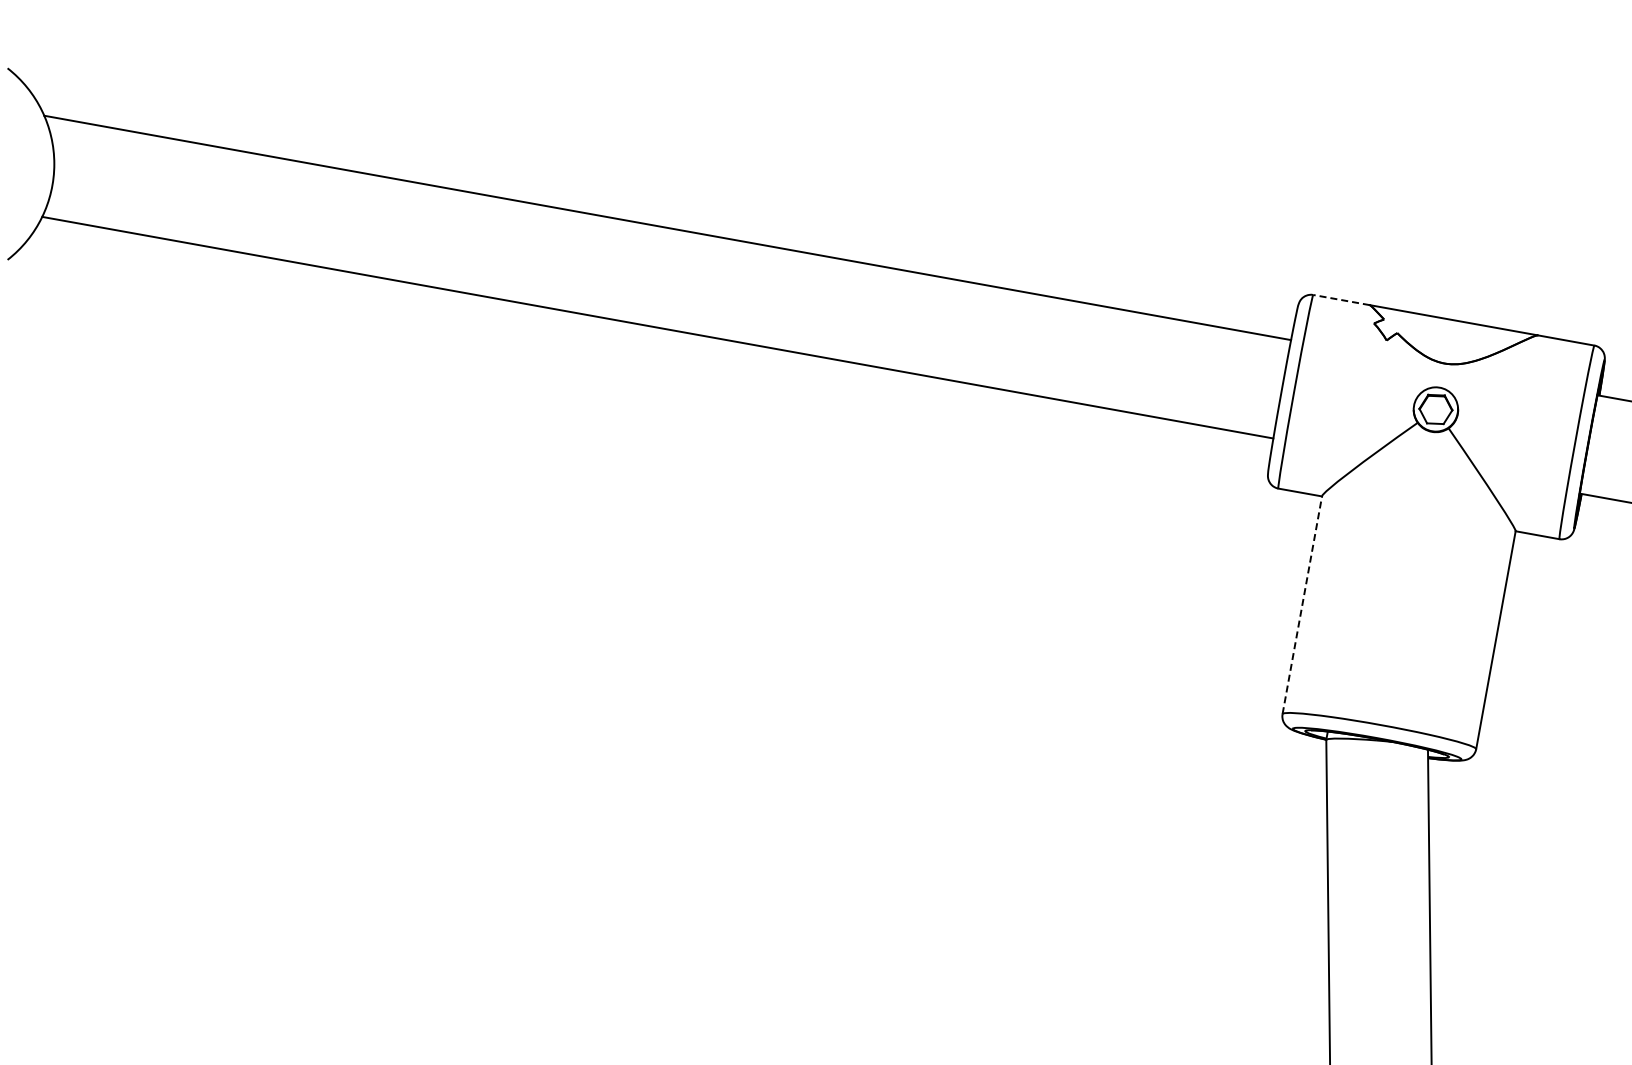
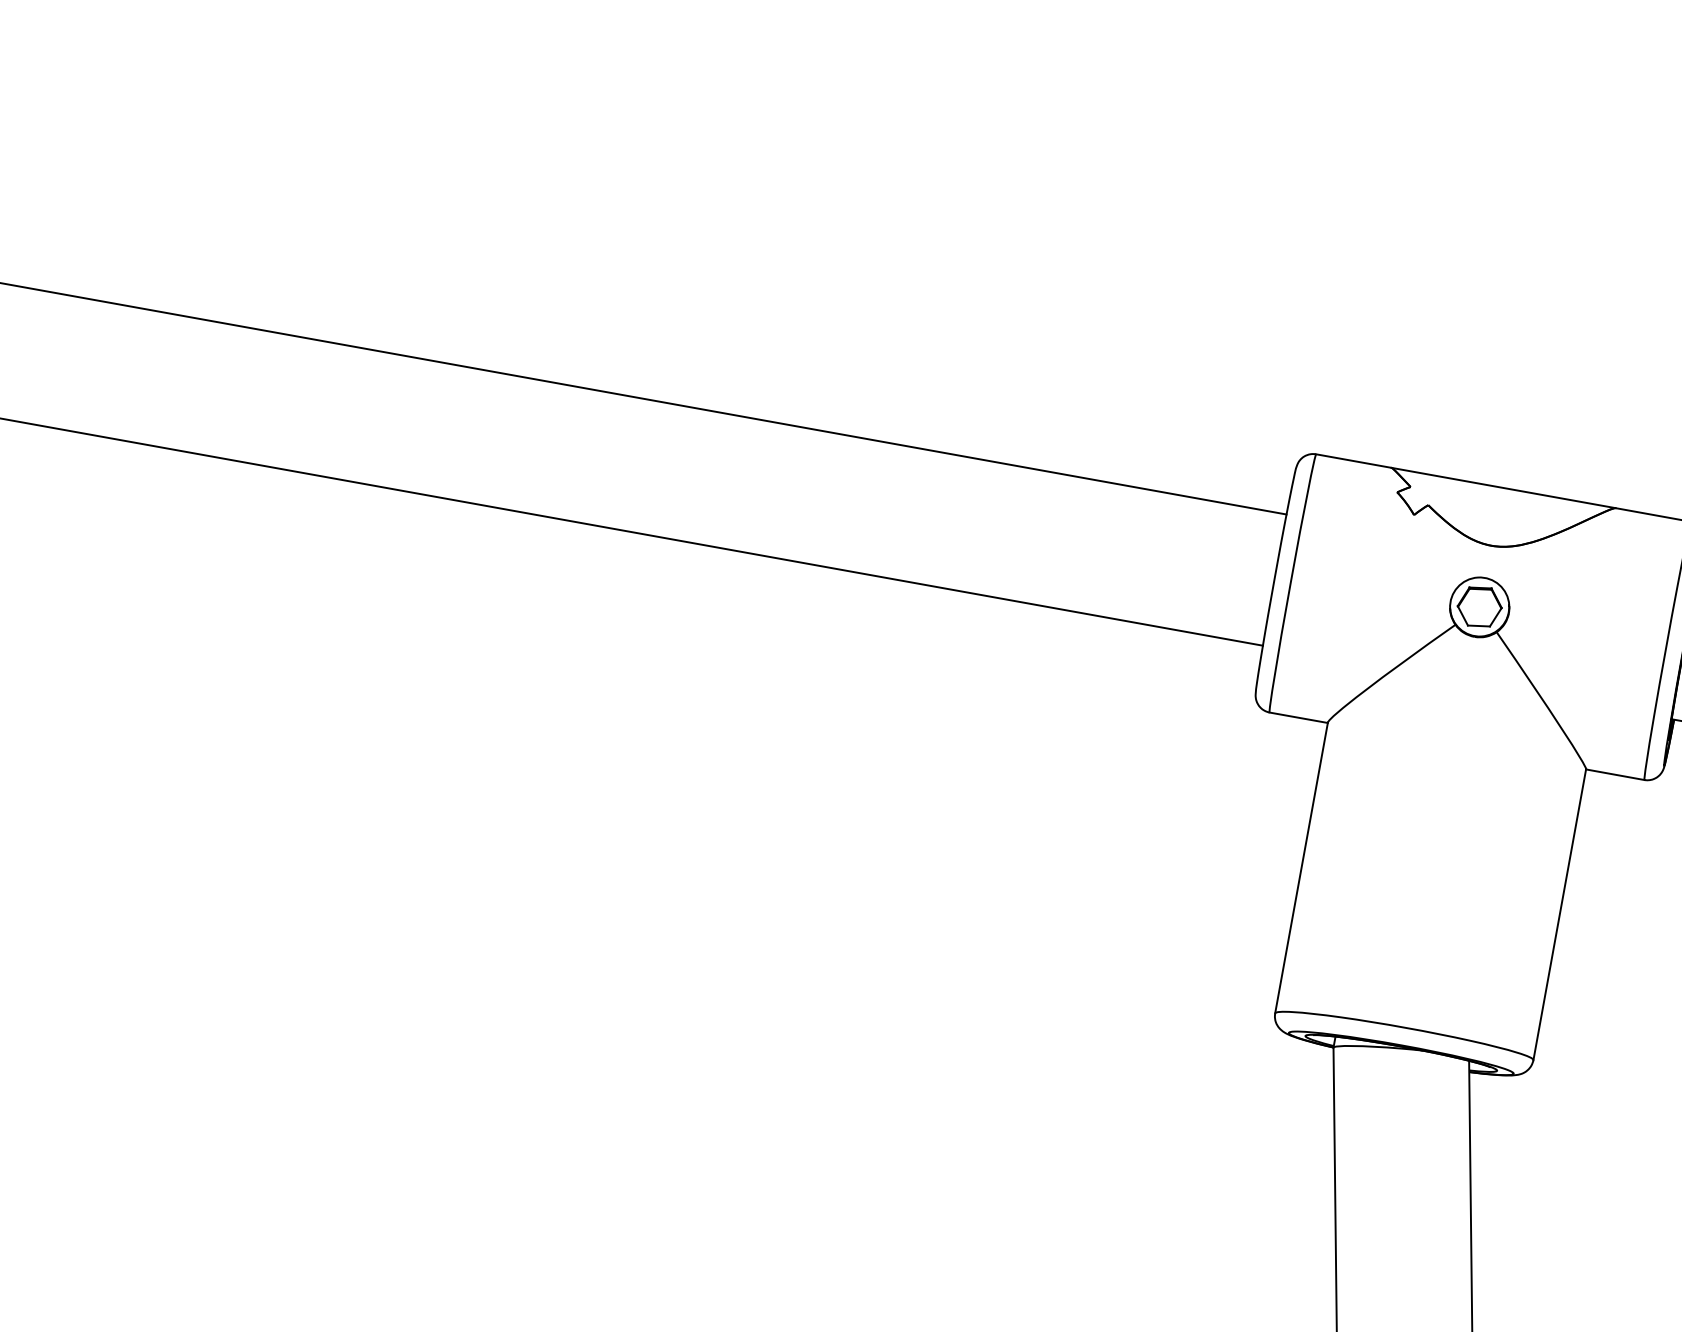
line: (1341, 300) -> (1353, 461), dashed -> solid
line: (1302, 605) -> (1301, 868), dashed -> solid

